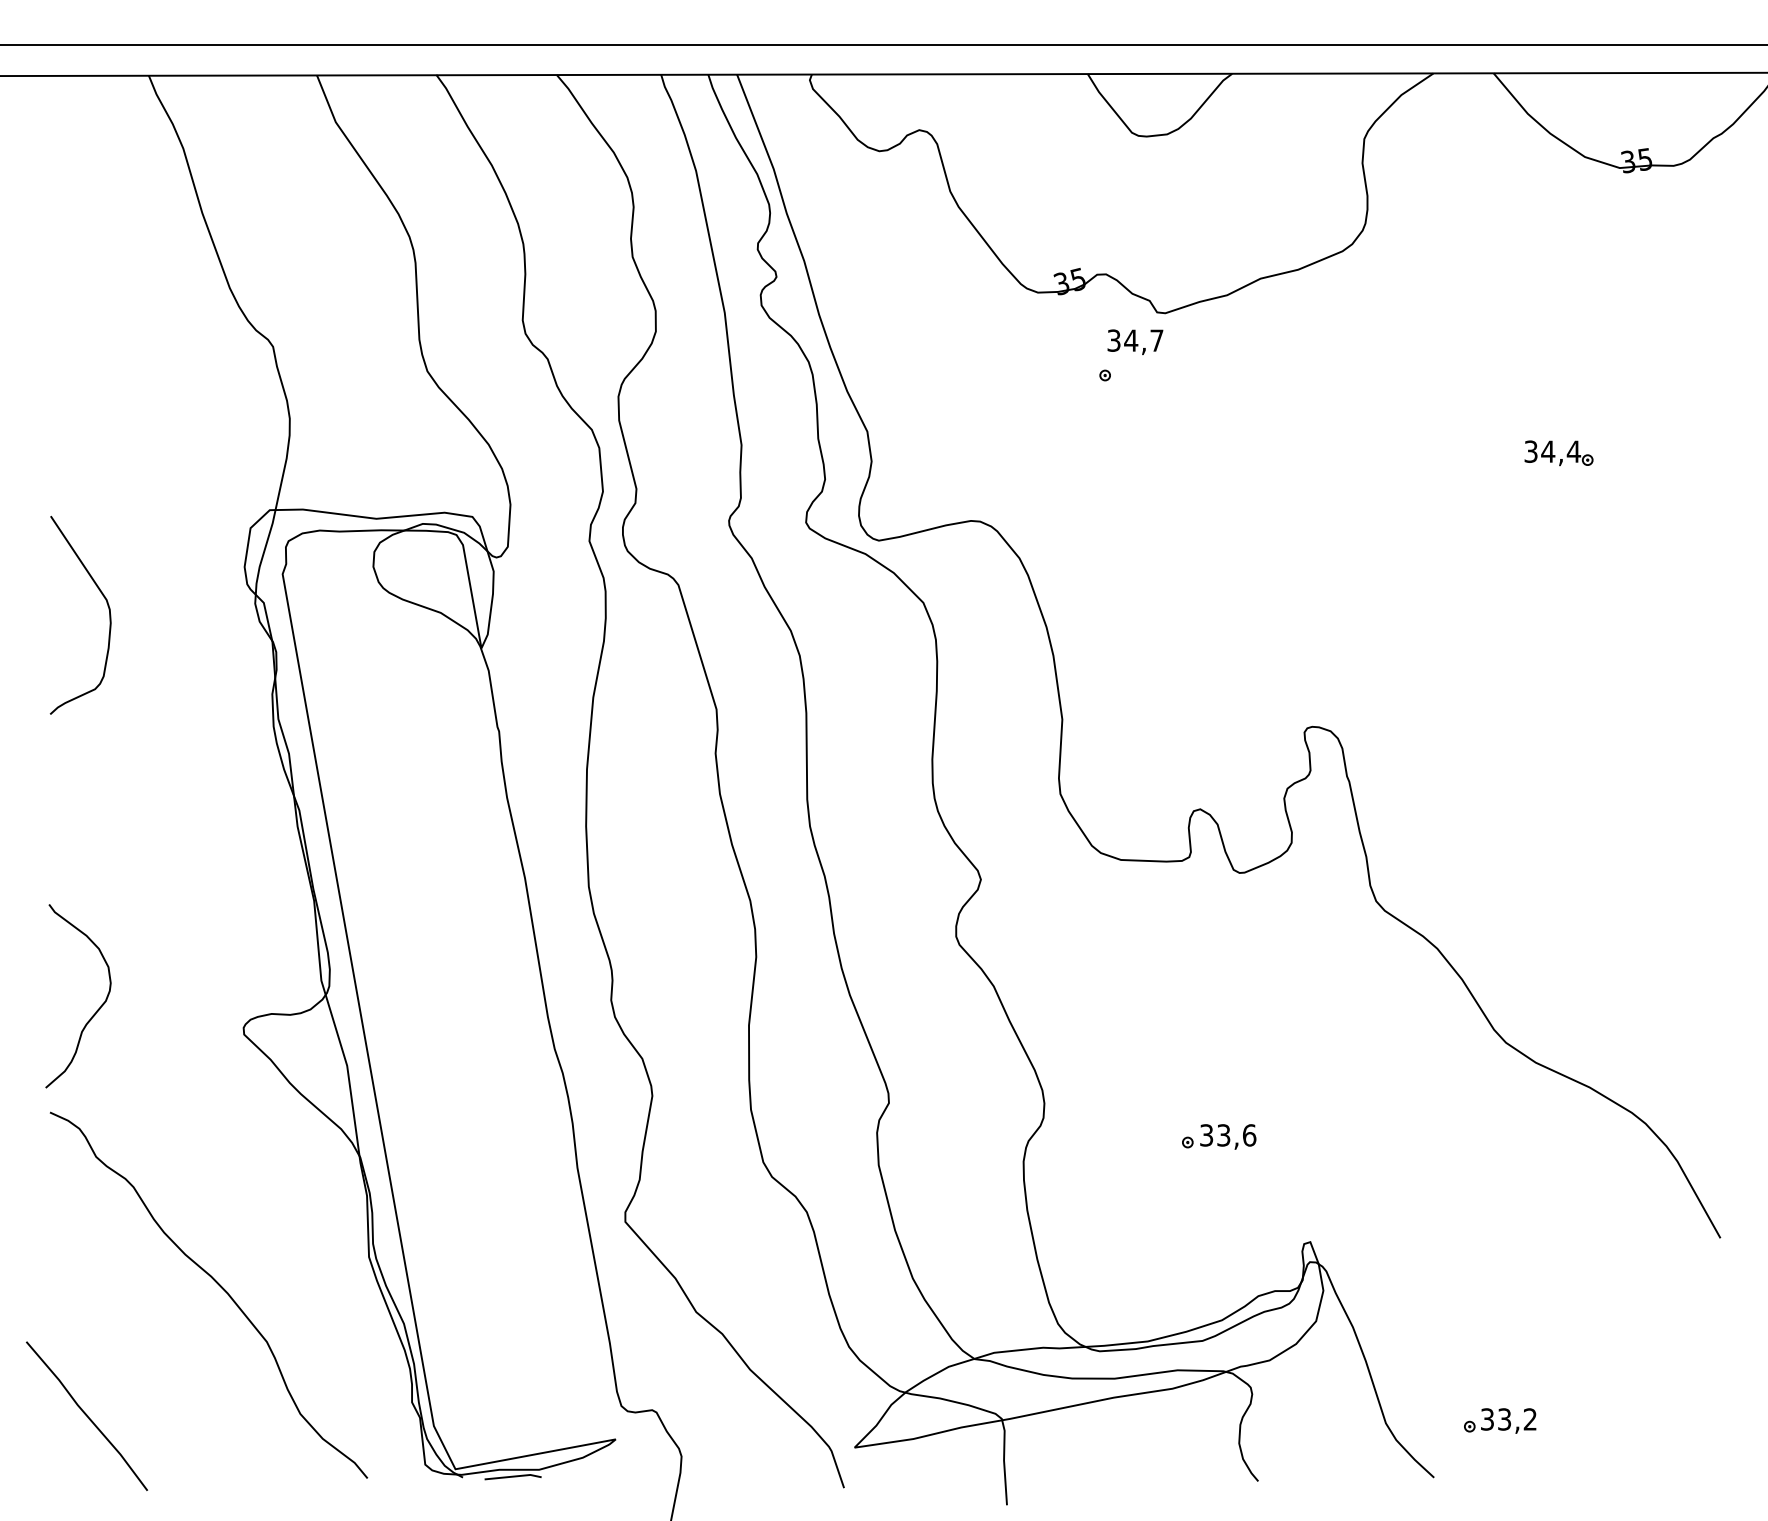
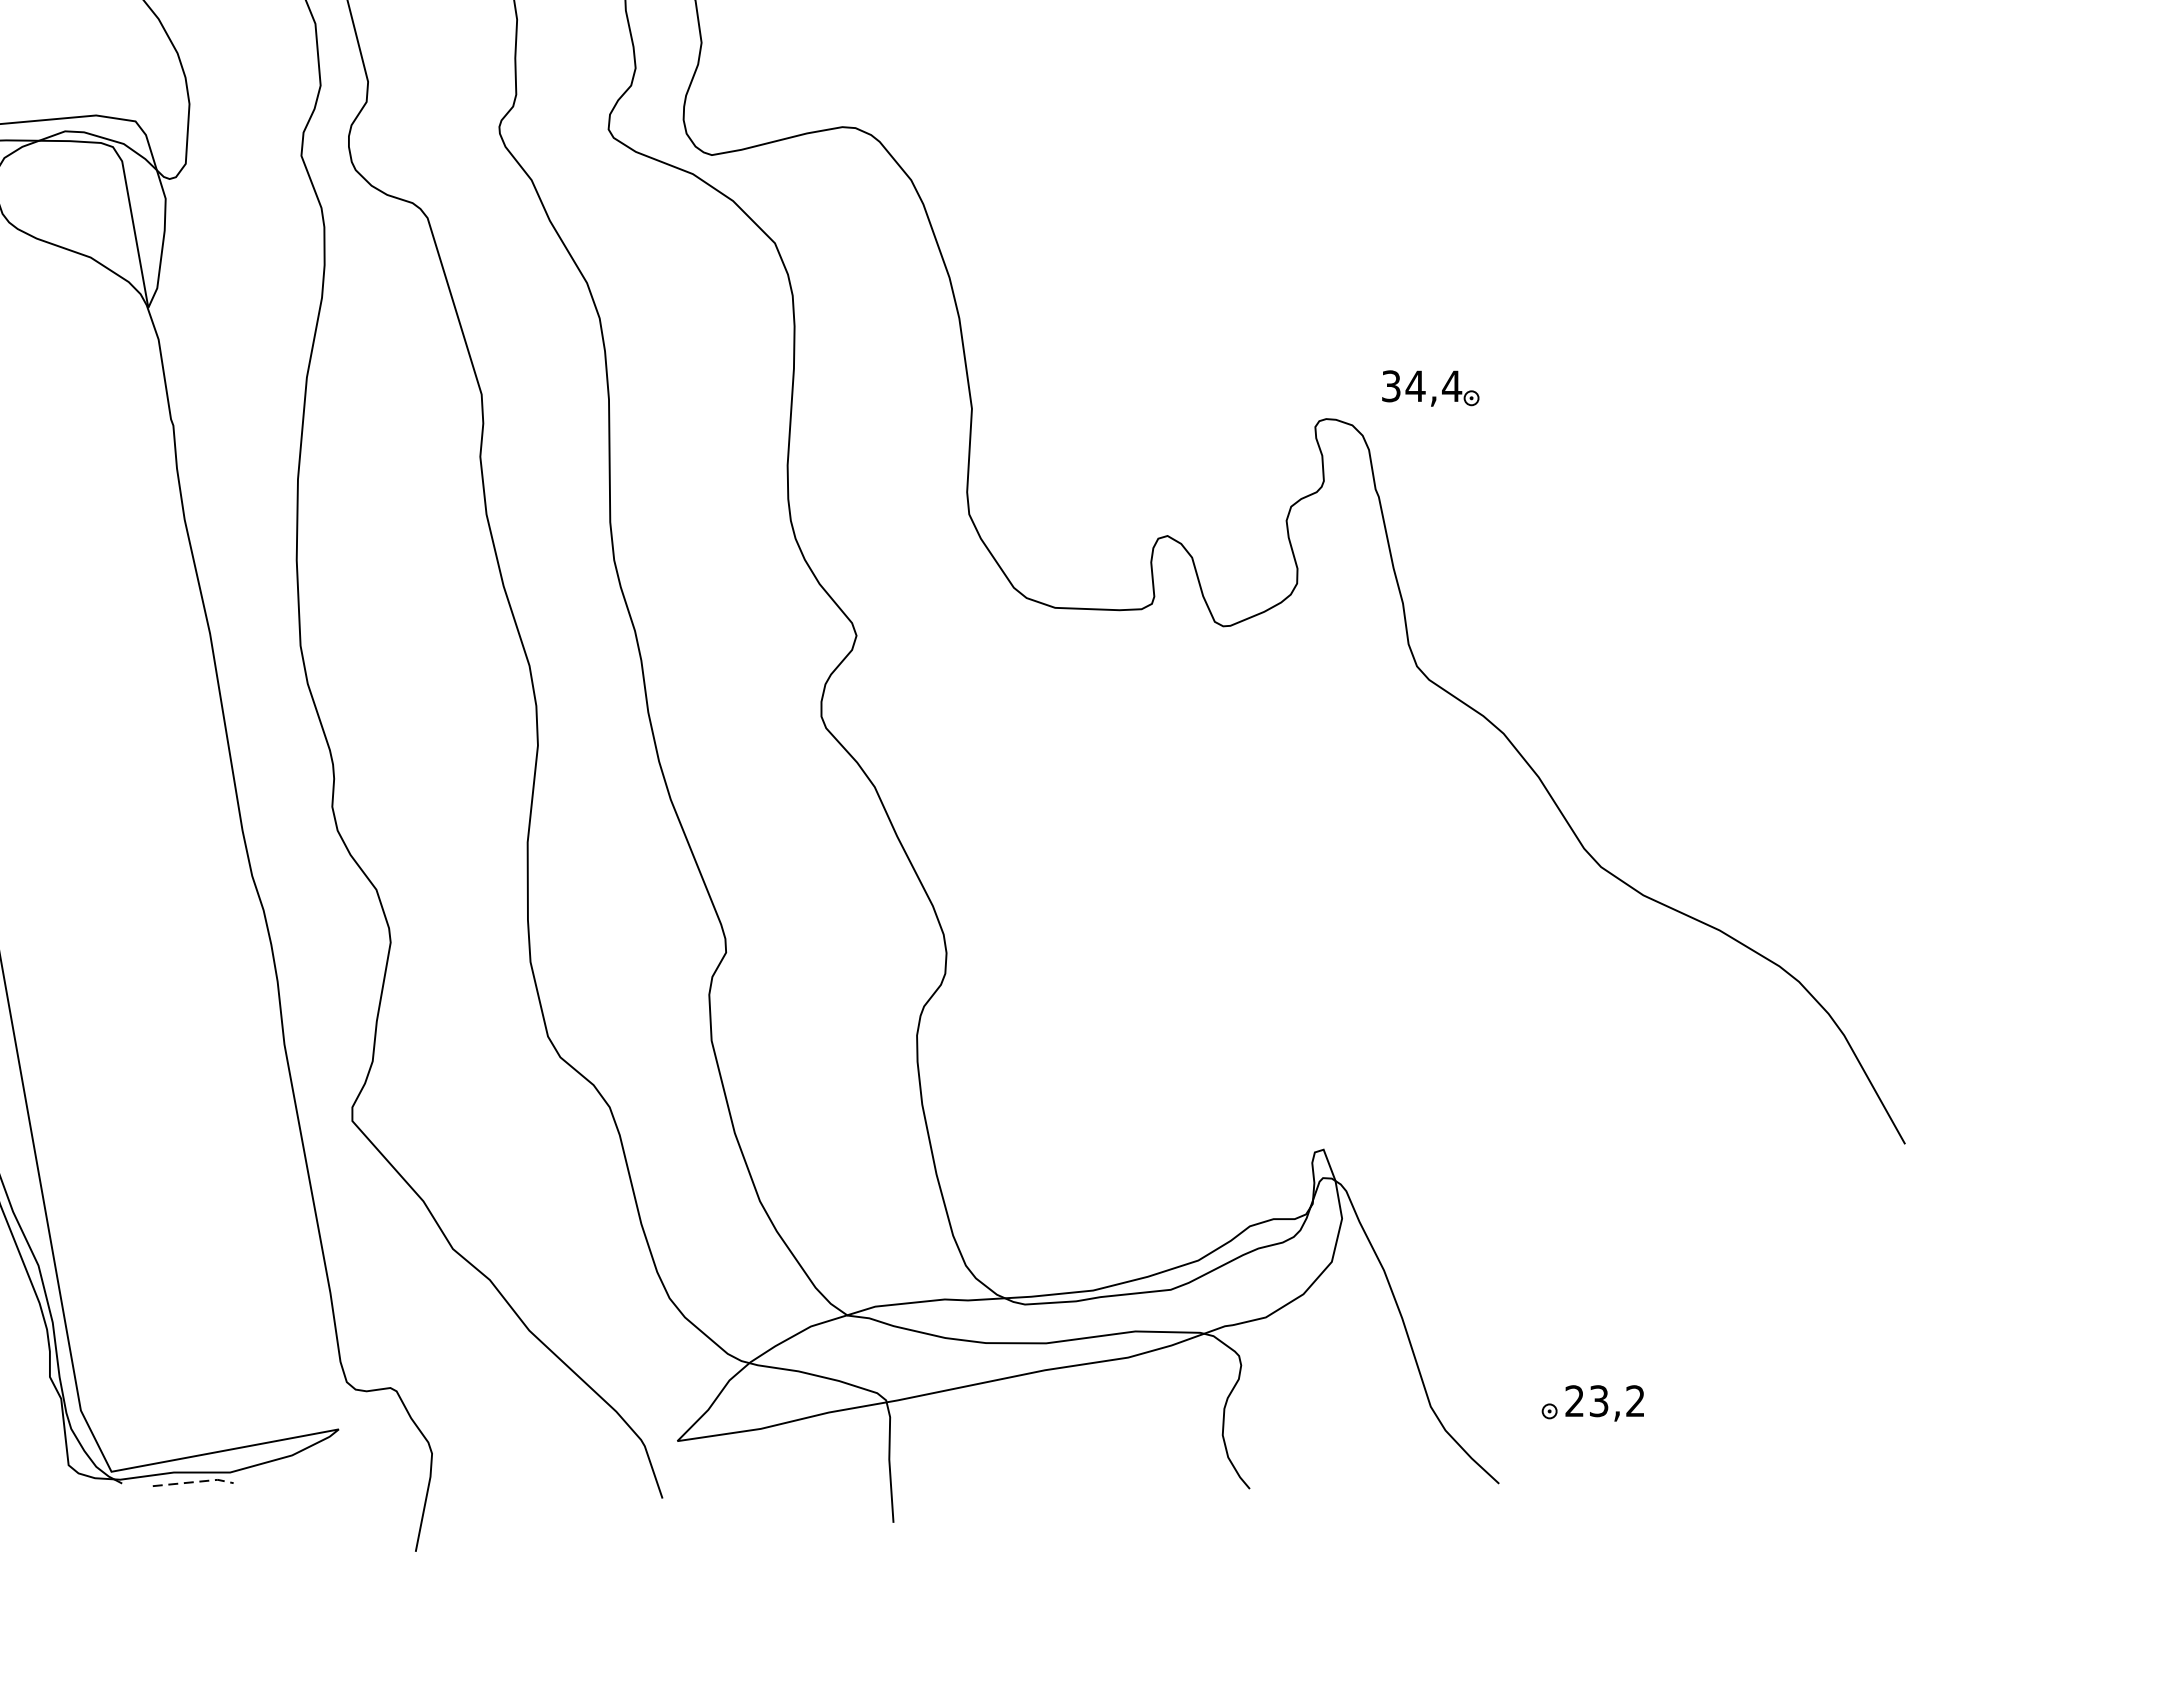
part: (1558, 453) -> (1430, 388), moved
part: (1219, 1136) -> (1194, 999), removed
text: (1487, 1419) -> (1574, 1401), 33,2 -> 23,2
line: (513, 1476) -> (193, 1482), solid -> dashed

